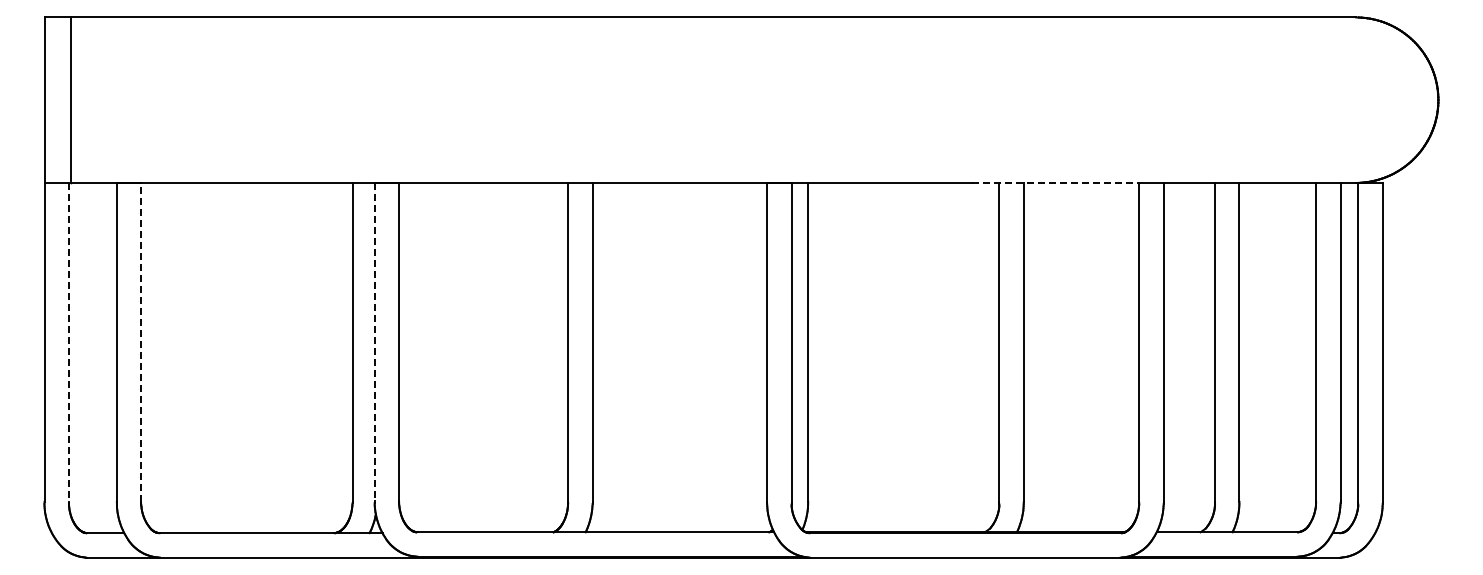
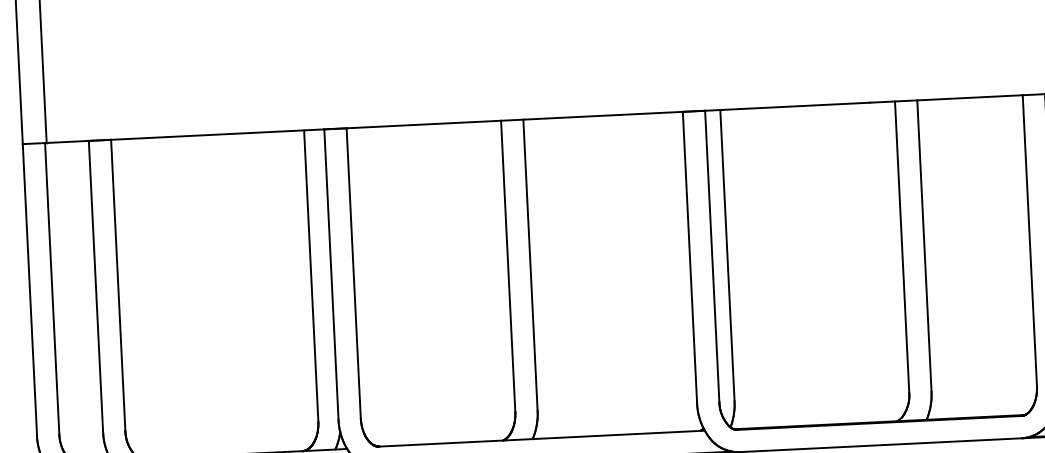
line: (1055, 182) -> (946, 98), dashed -> solid
line: (141, 341) -> (118, 284), dashed -> solid
line: (68, 342) -> (51, 288), dashed -> solid
line: (374, 342) -> (331, 275), dashed -> solid

